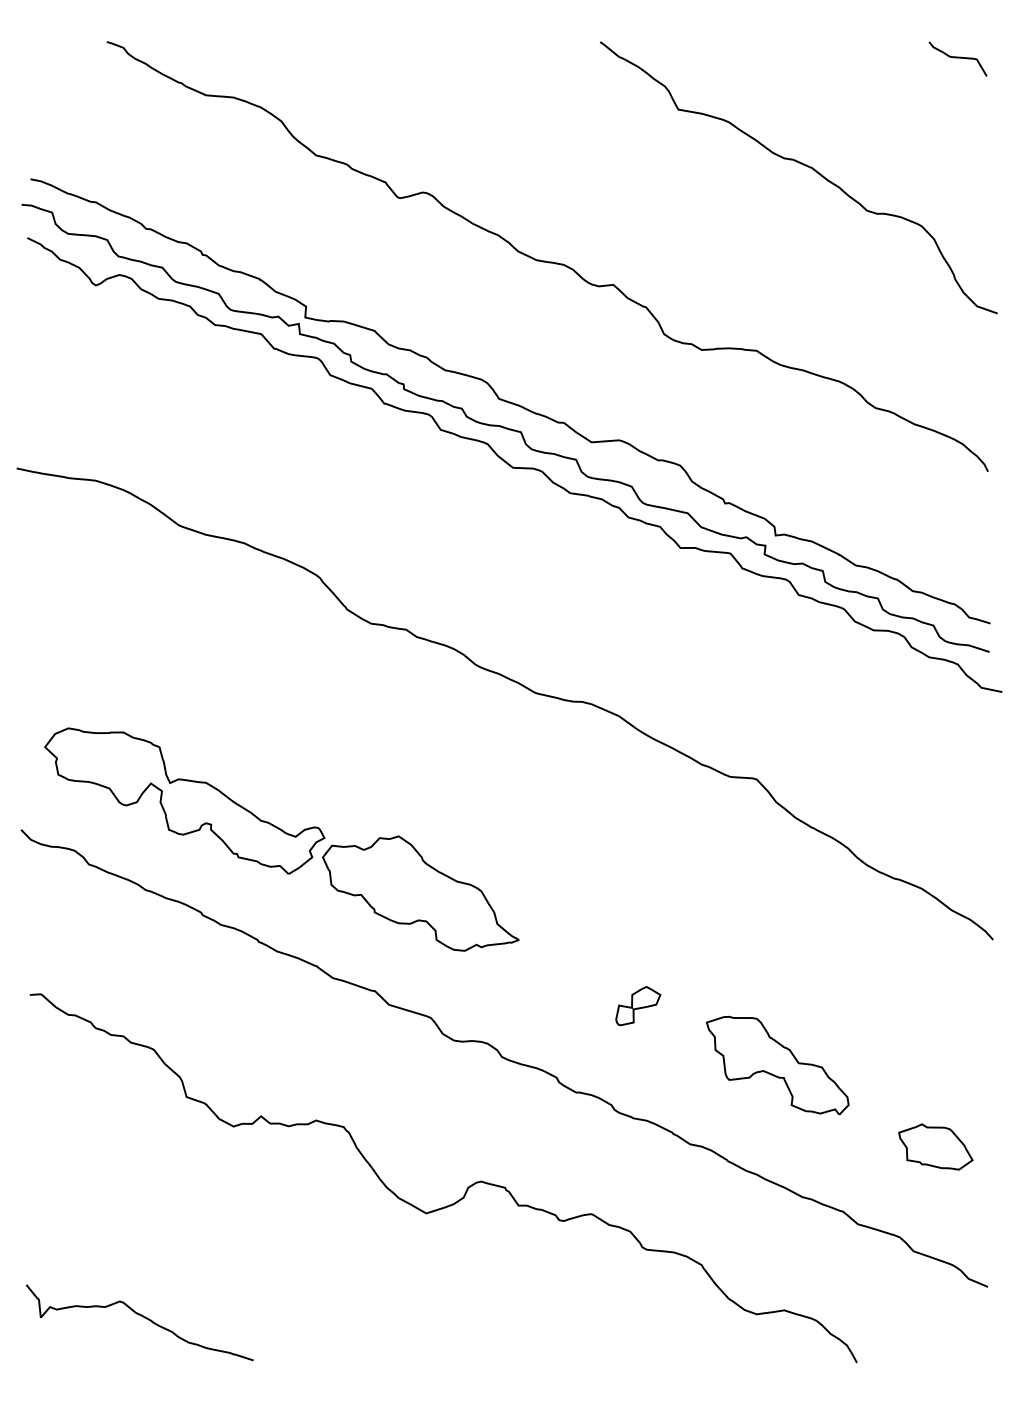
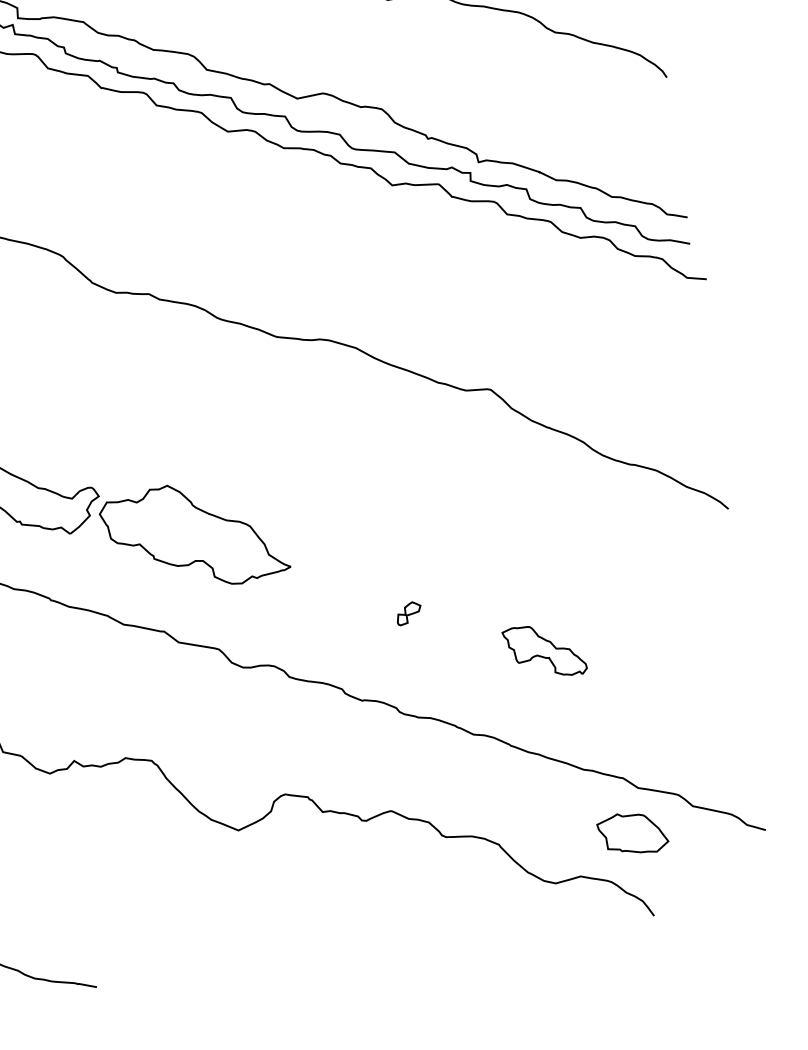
part: (638, 1006) -> (409, 613), size x0.6
part: (777, 1065) -> (544, 651), size x0.6
part: (935, 1146) -> (632, 833), moved

